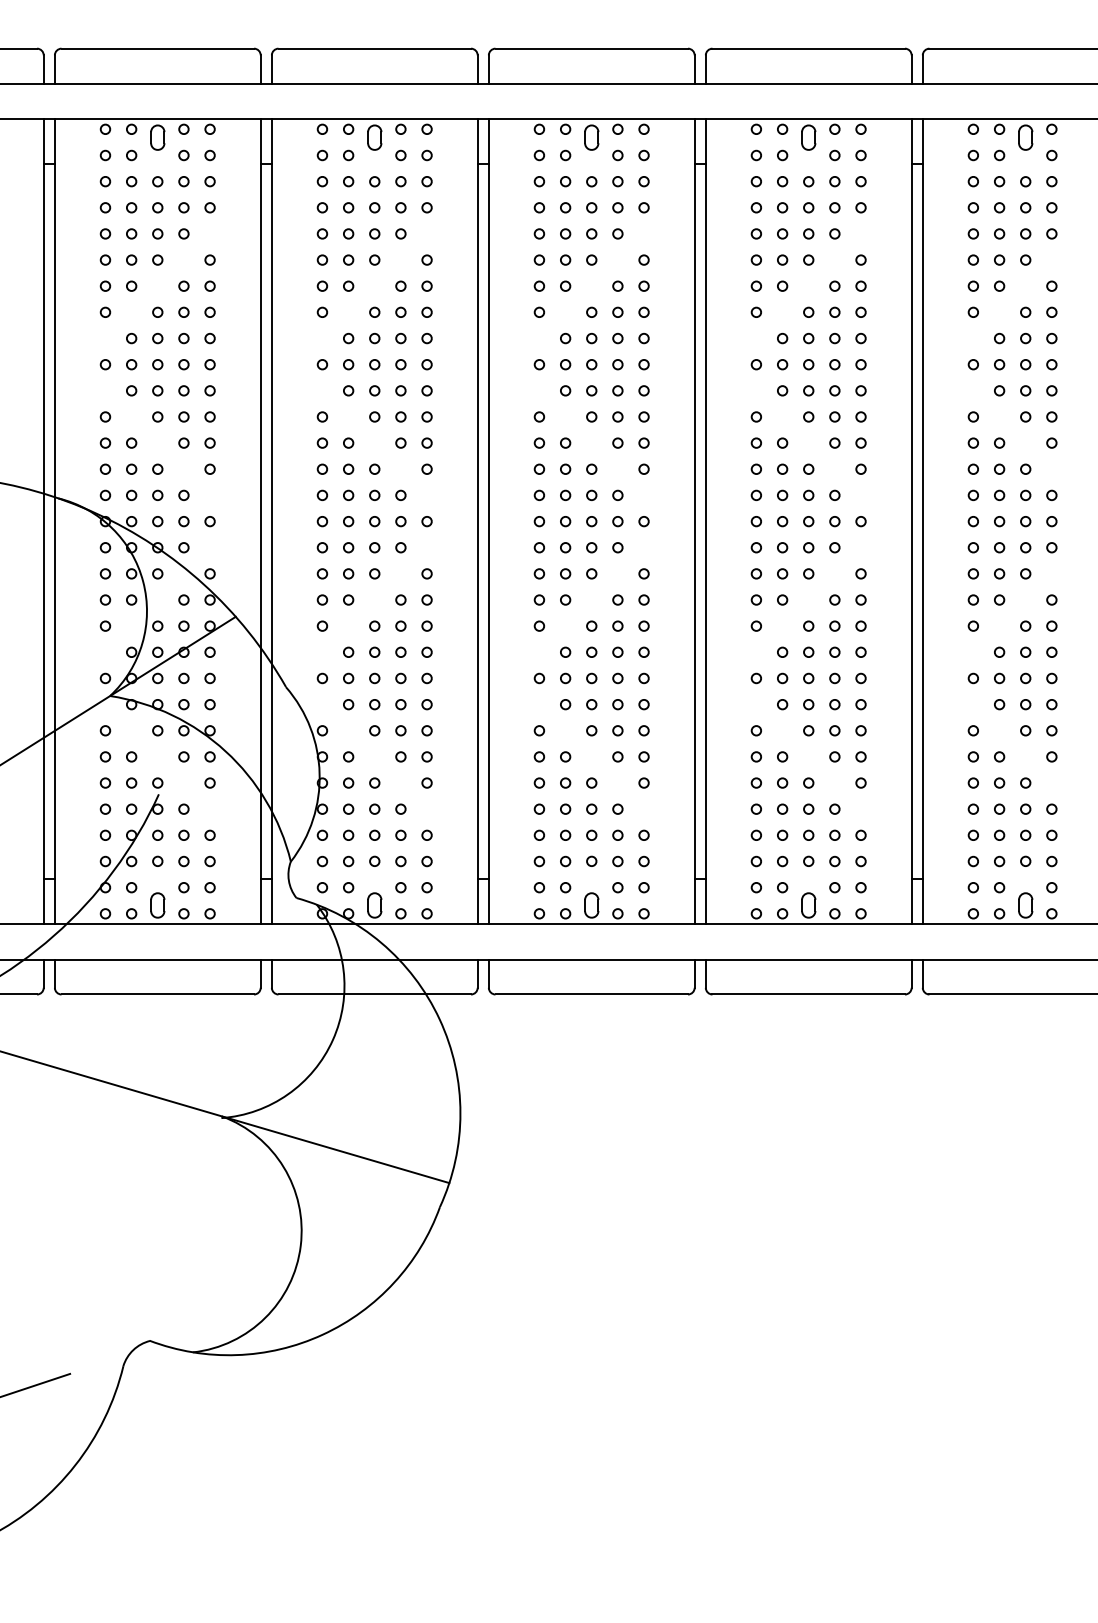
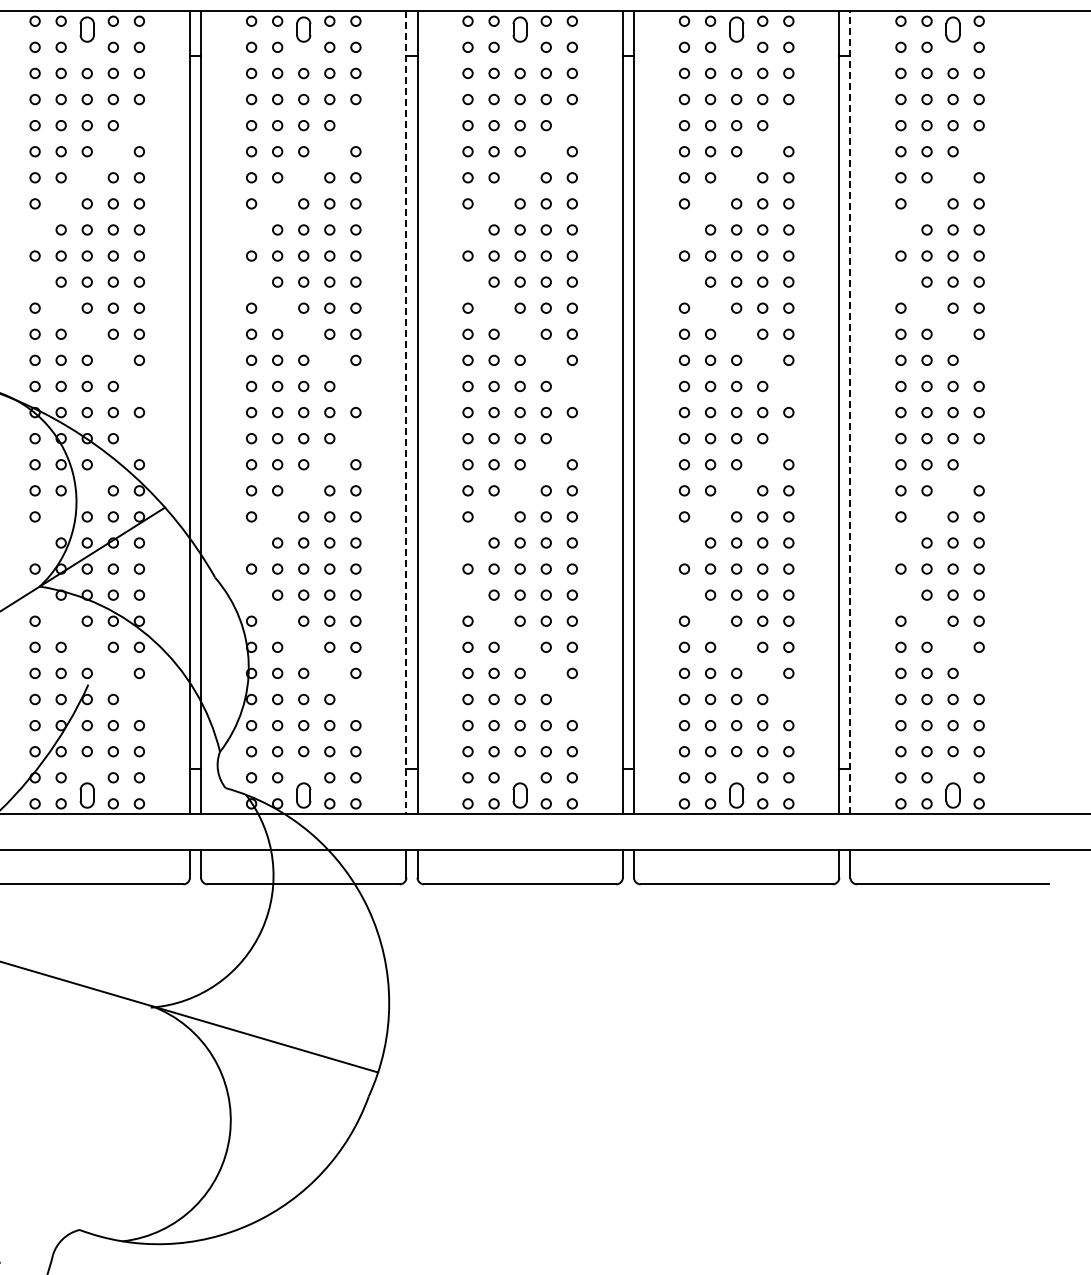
line: (922, 521) -> (850, 412), solid -> dashed
line: (477, 522) -> (406, 413), solid -> dashed

